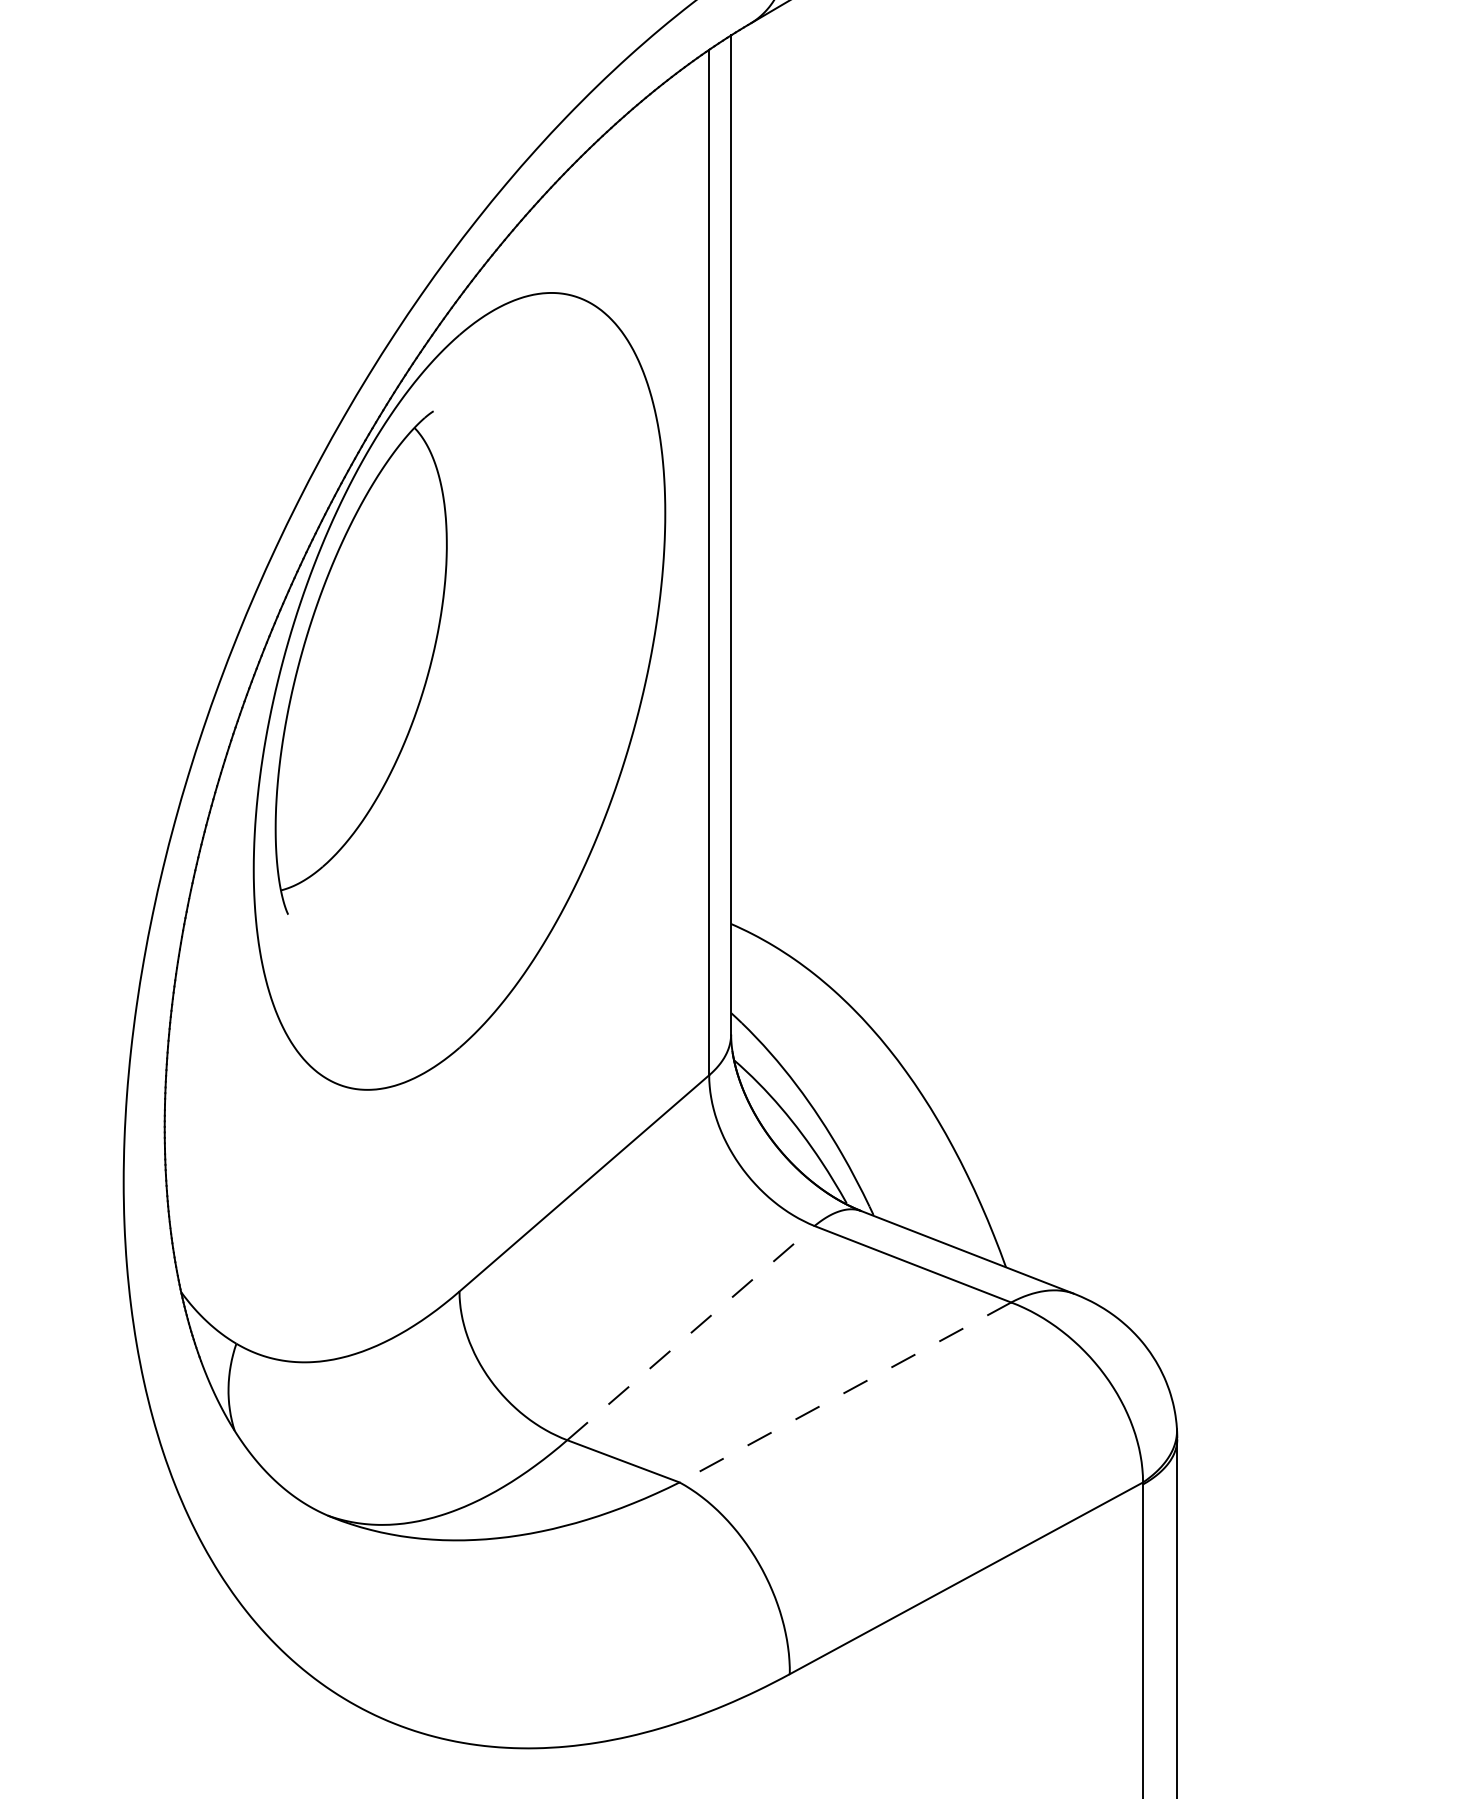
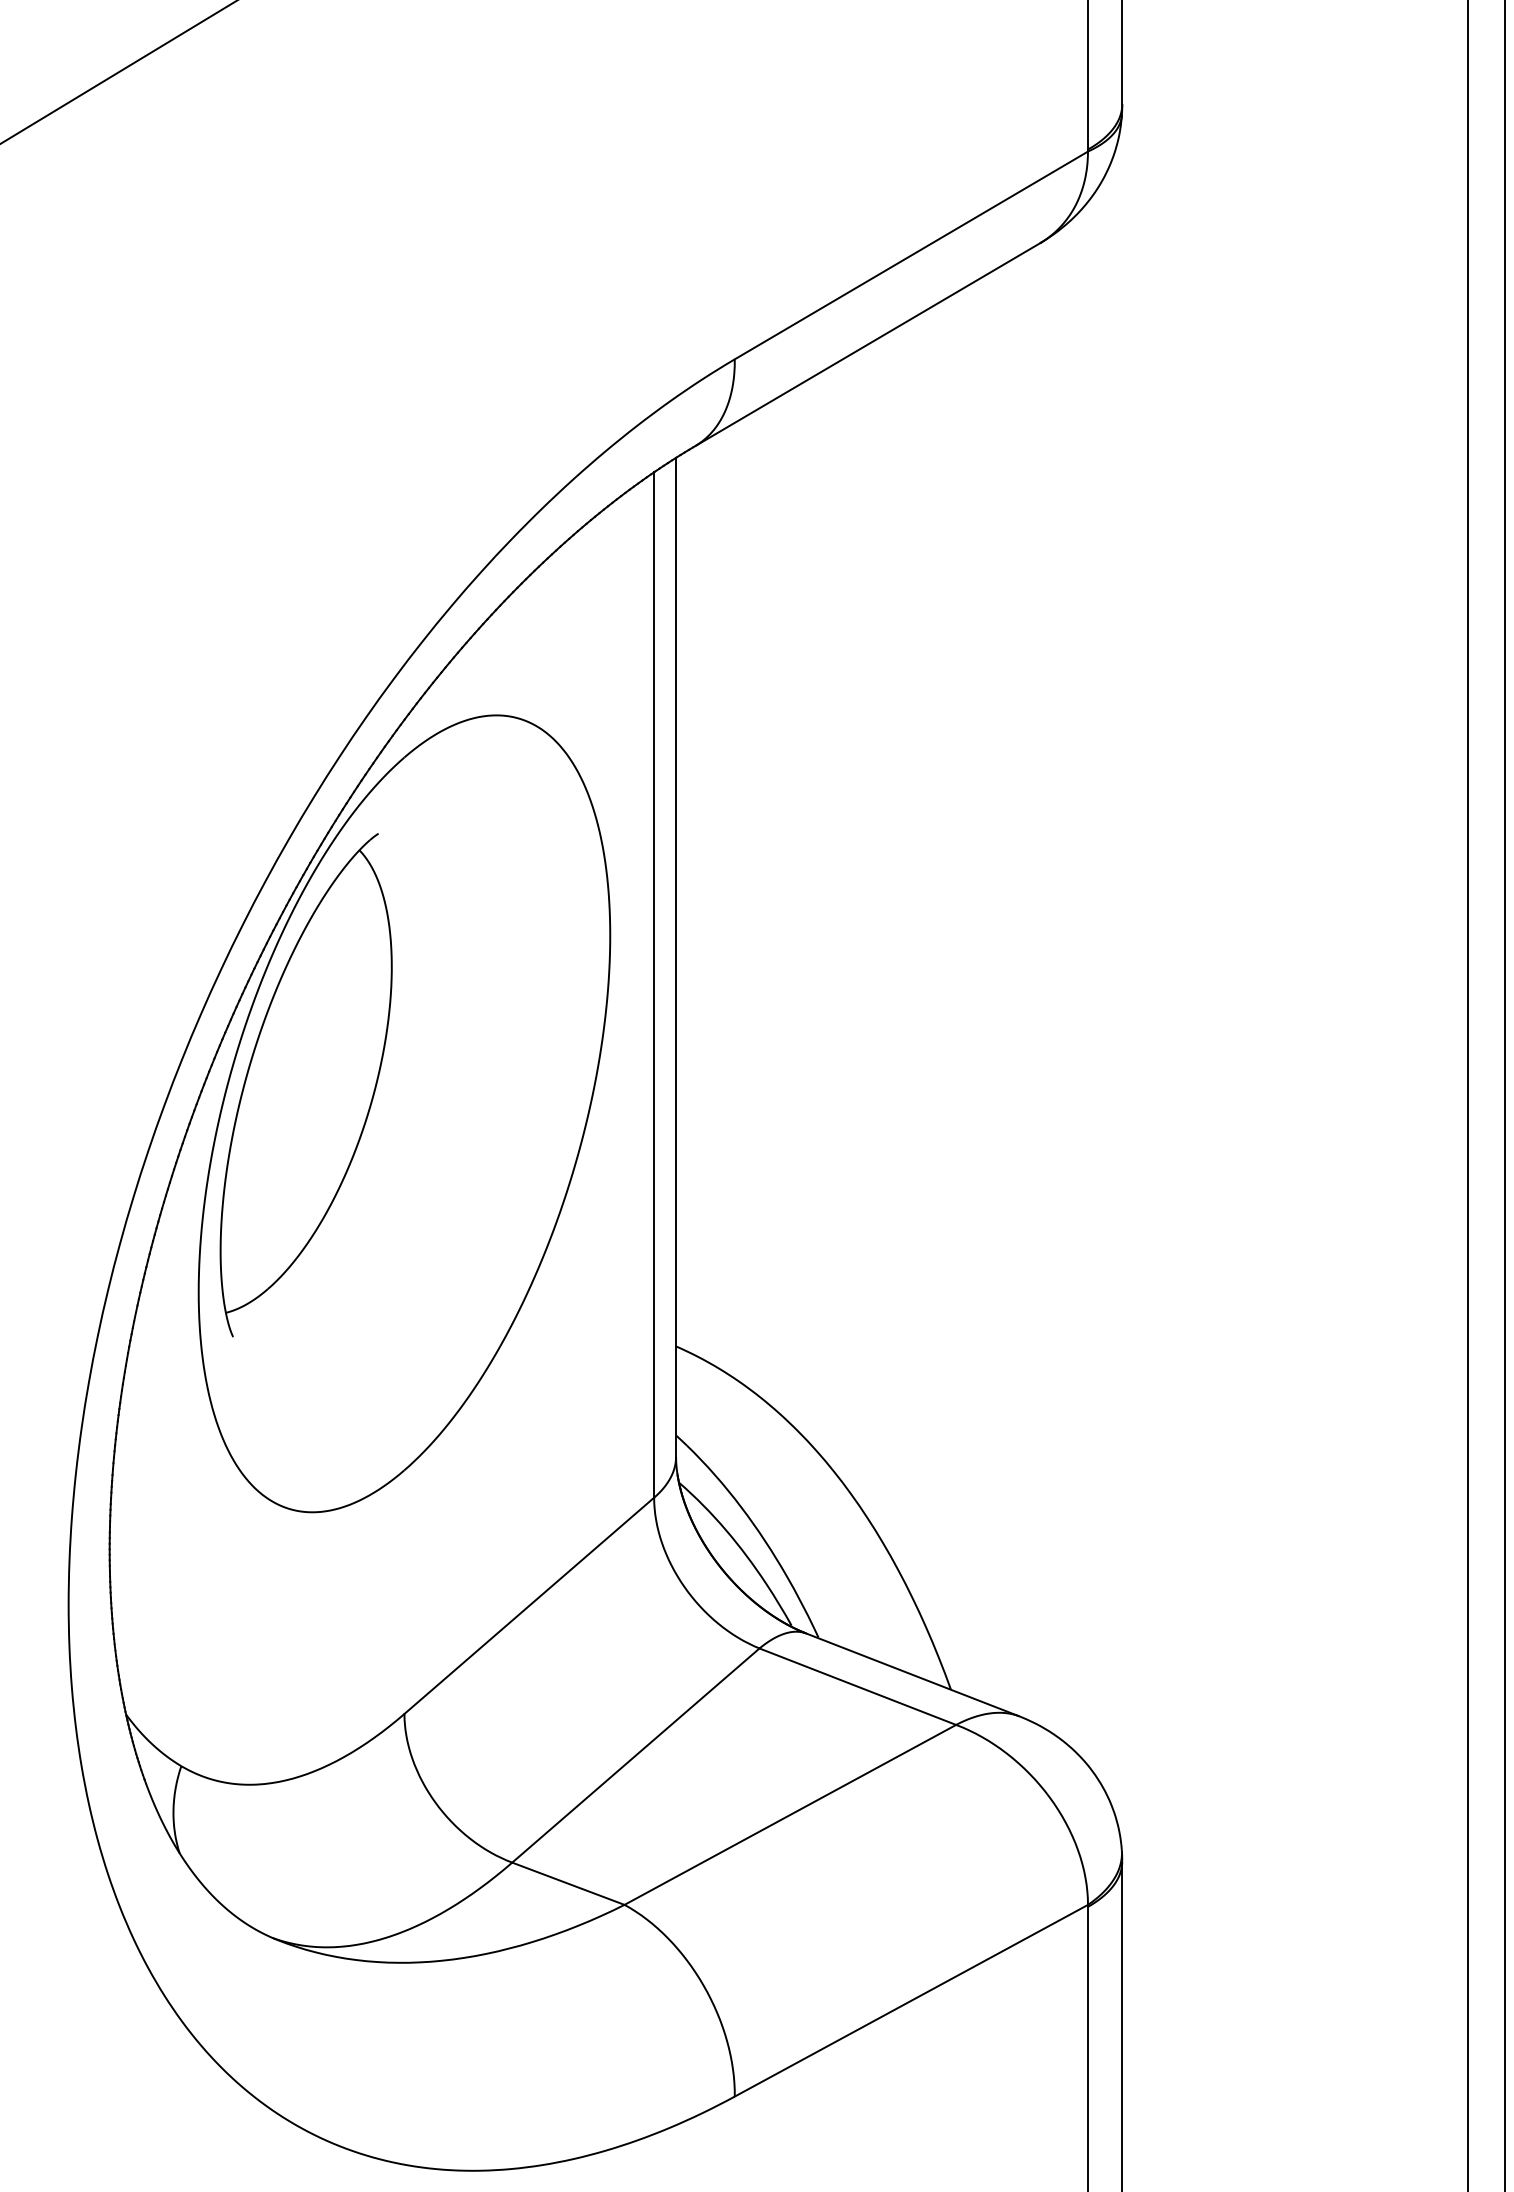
line: (690, 1333) -> (635, 1755), dashed -> solid
line: (845, 1392) -> (790, 1814), dashed -> solid

